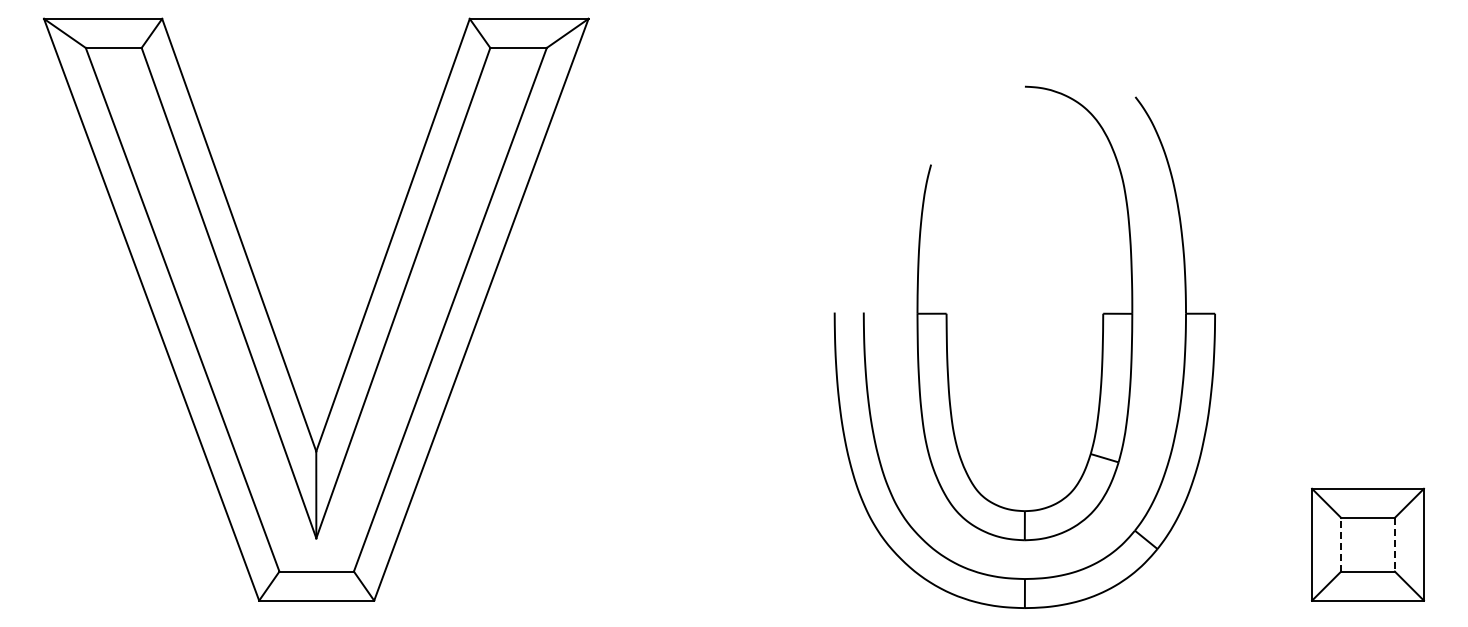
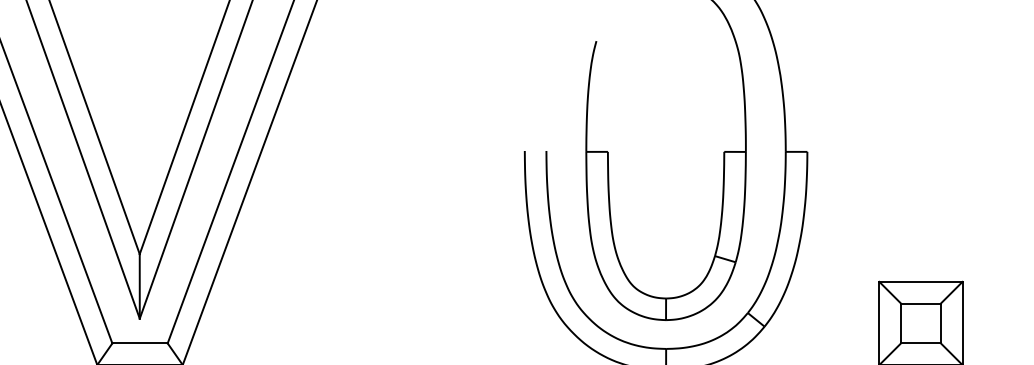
line: (1341, 544) -> (901, 323), dashed -> solid
line: (1394, 544) -> (940, 323), dashed -> solid

